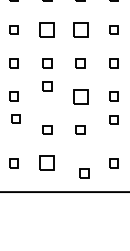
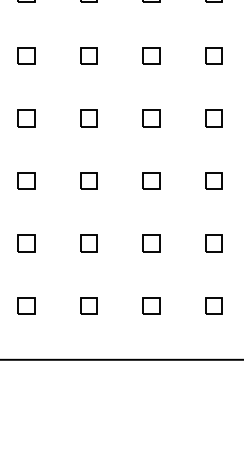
part: (47, 29) -> (89, 55), size x0.62
part: (80, 29) -> (151, 55), size x0.62
part: (47, 86) -> (89, 180), moved
part: (80, 96) -> (151, 180), size x0.62
part: (15, 118) -> (25, 242), moved
part: (113, 119) -> (212, 242), moved
part: (47, 163) -> (89, 306), size x0.62
part: (84, 173) -> (151, 306), moved

